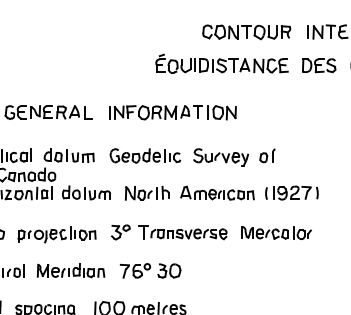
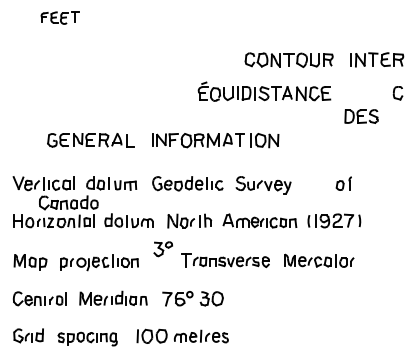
part: (319, 65) -> (361, 116), moved
part: (267, 155) -> (343, 183), moved
part: (120, 232) -> (162, 249), moved

